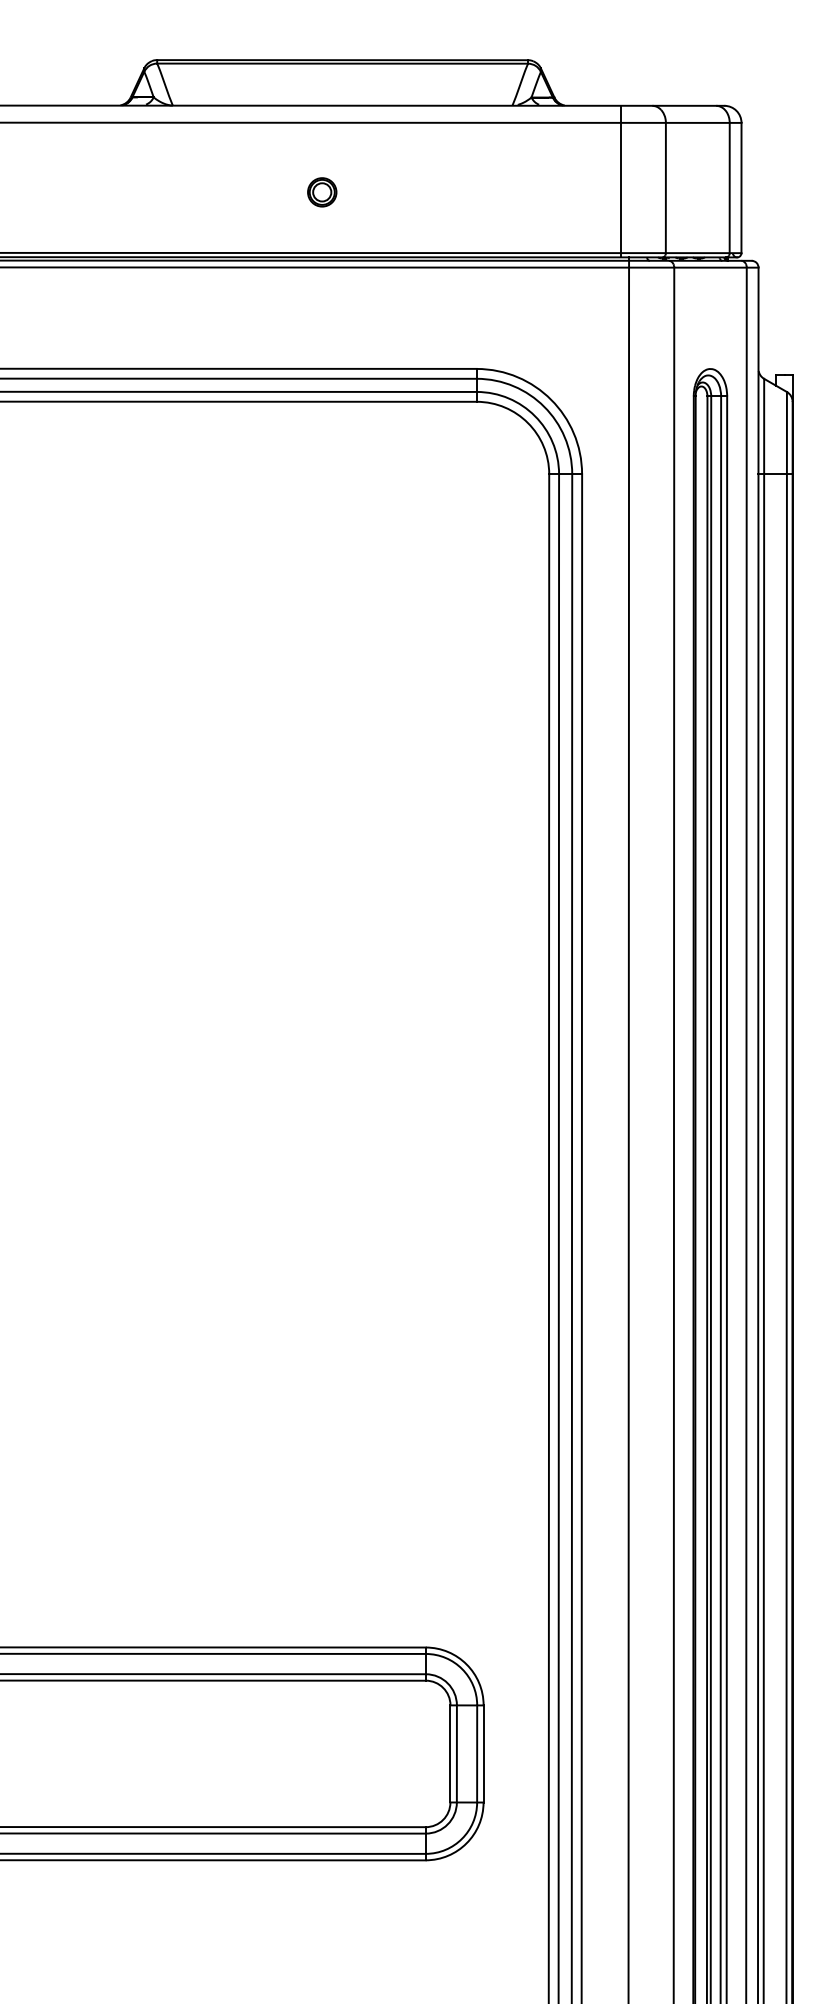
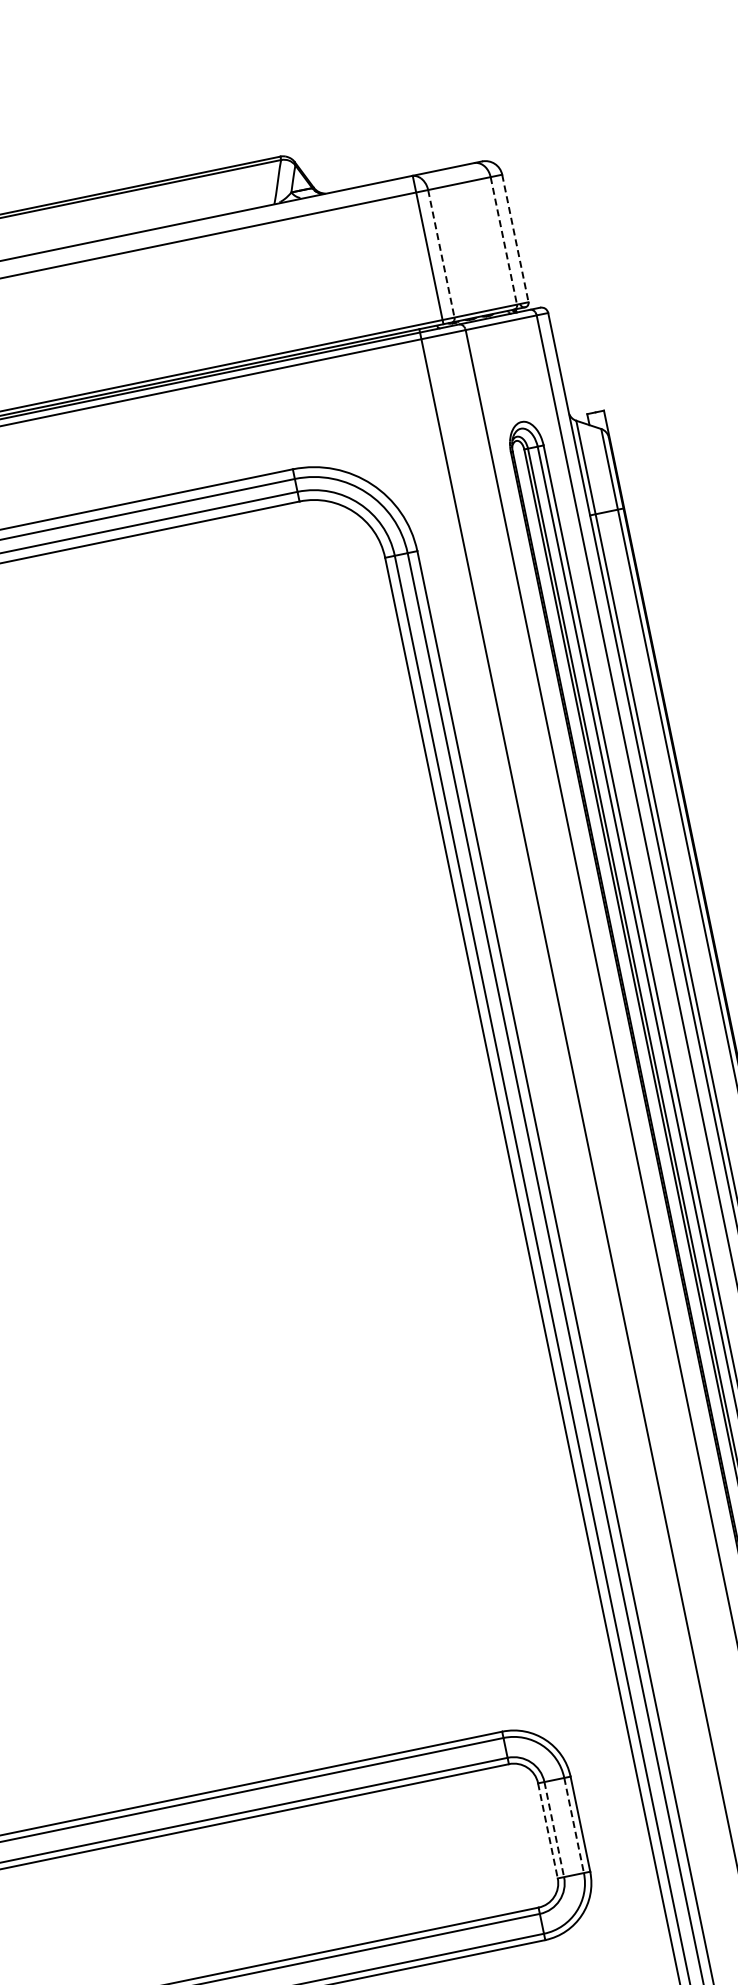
line: (620, 181) -> (427, 249), moved
line: (665, 188) -> (441, 254), solid -> dashed
line: (729, 188) -> (503, 241), solid -> dashed
line: (741, 188) -> (515, 238), solid -> dashed
part: (322, 192) -> (106, 327), removed
line: (450, 1753) -> (547, 1830), solid -> dashed
line: (456, 1753) -> (553, 1829), solid -> dashed
line: (477, 1753) -> (574, 1824), solid -> dashed

